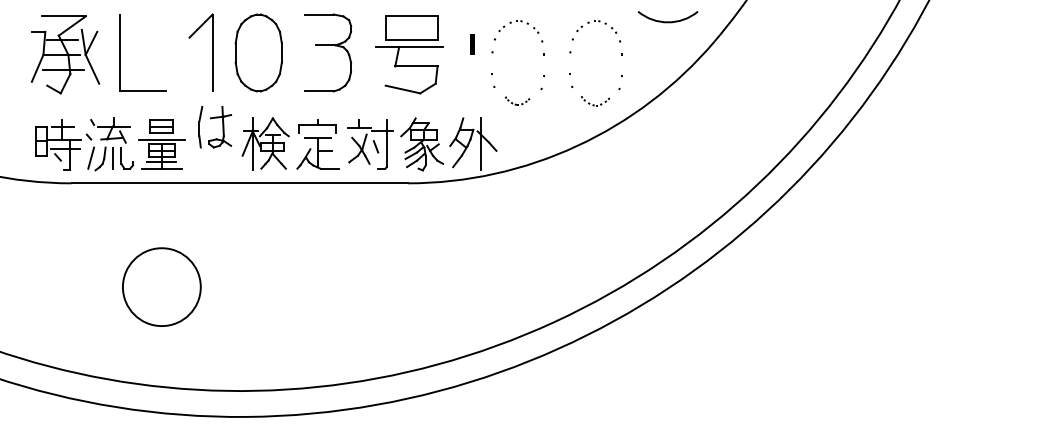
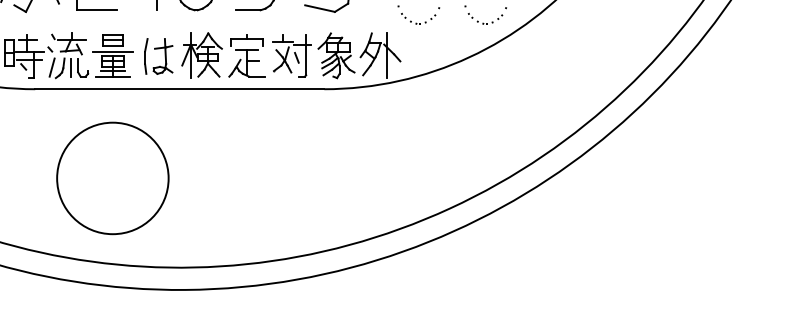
part: (517, 101) -> (418, 18), size x1.67
part: (595, 101) -> (485, 18), size x1.43
part: (222, 127) -> (164, 56), moved
circle: (161, 287) -> (112, 178), size x1.67

